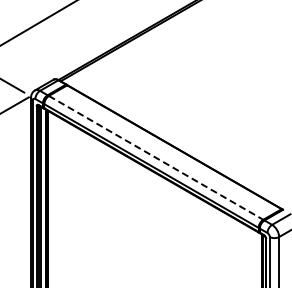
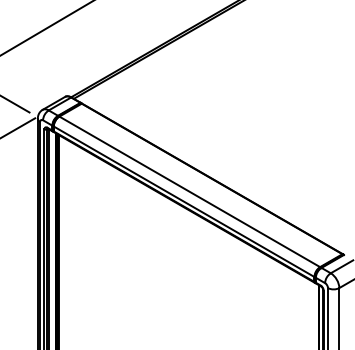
line: (156, 157) -> (190, 191), dashed -> solid

